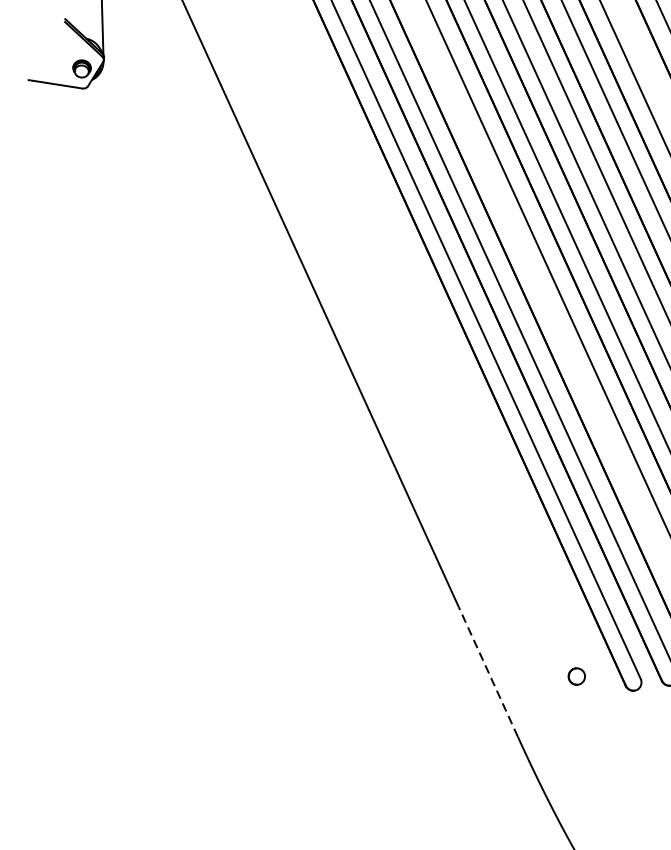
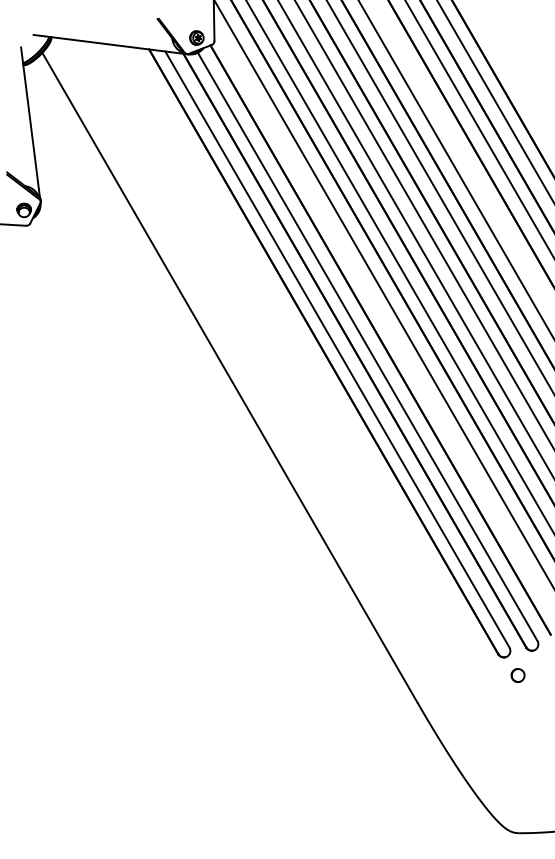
line: (487, 671) -> (388, 653), dashed -> solid
part: (576, 676) -> (517, 675), moved

